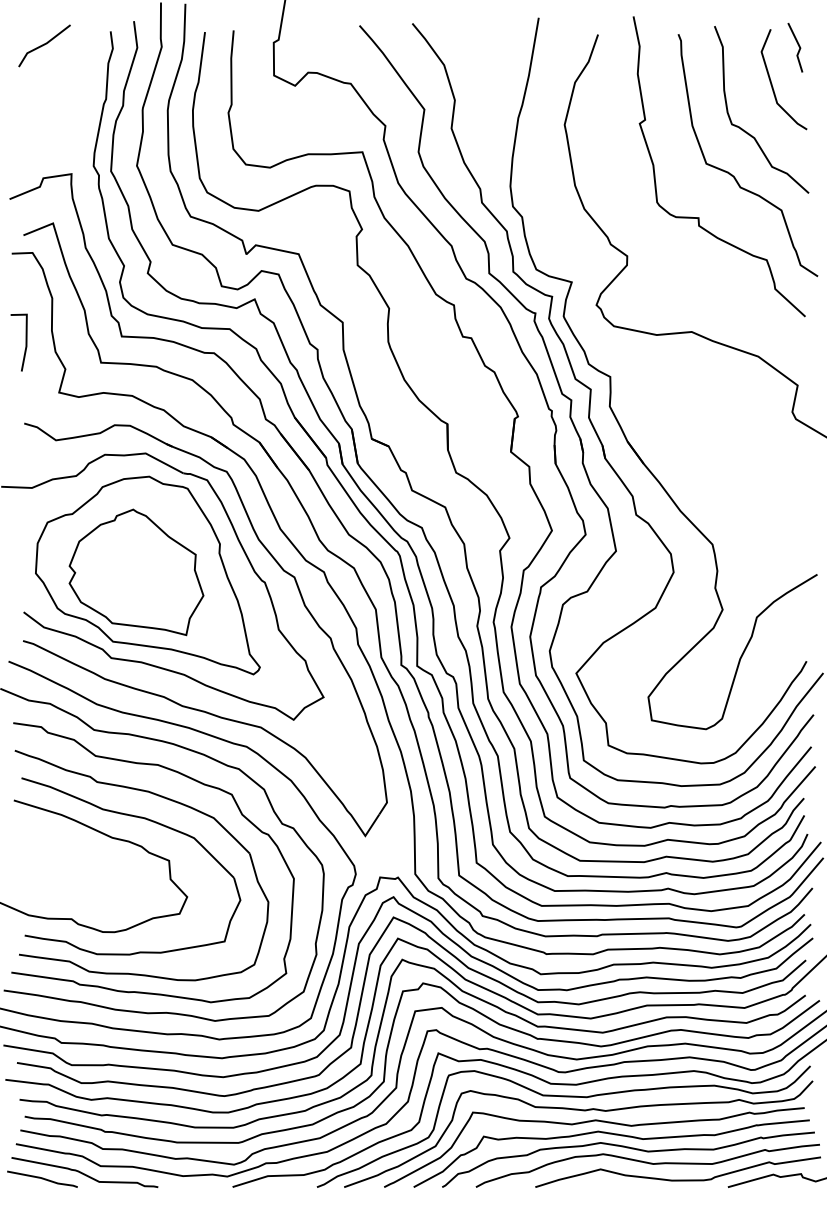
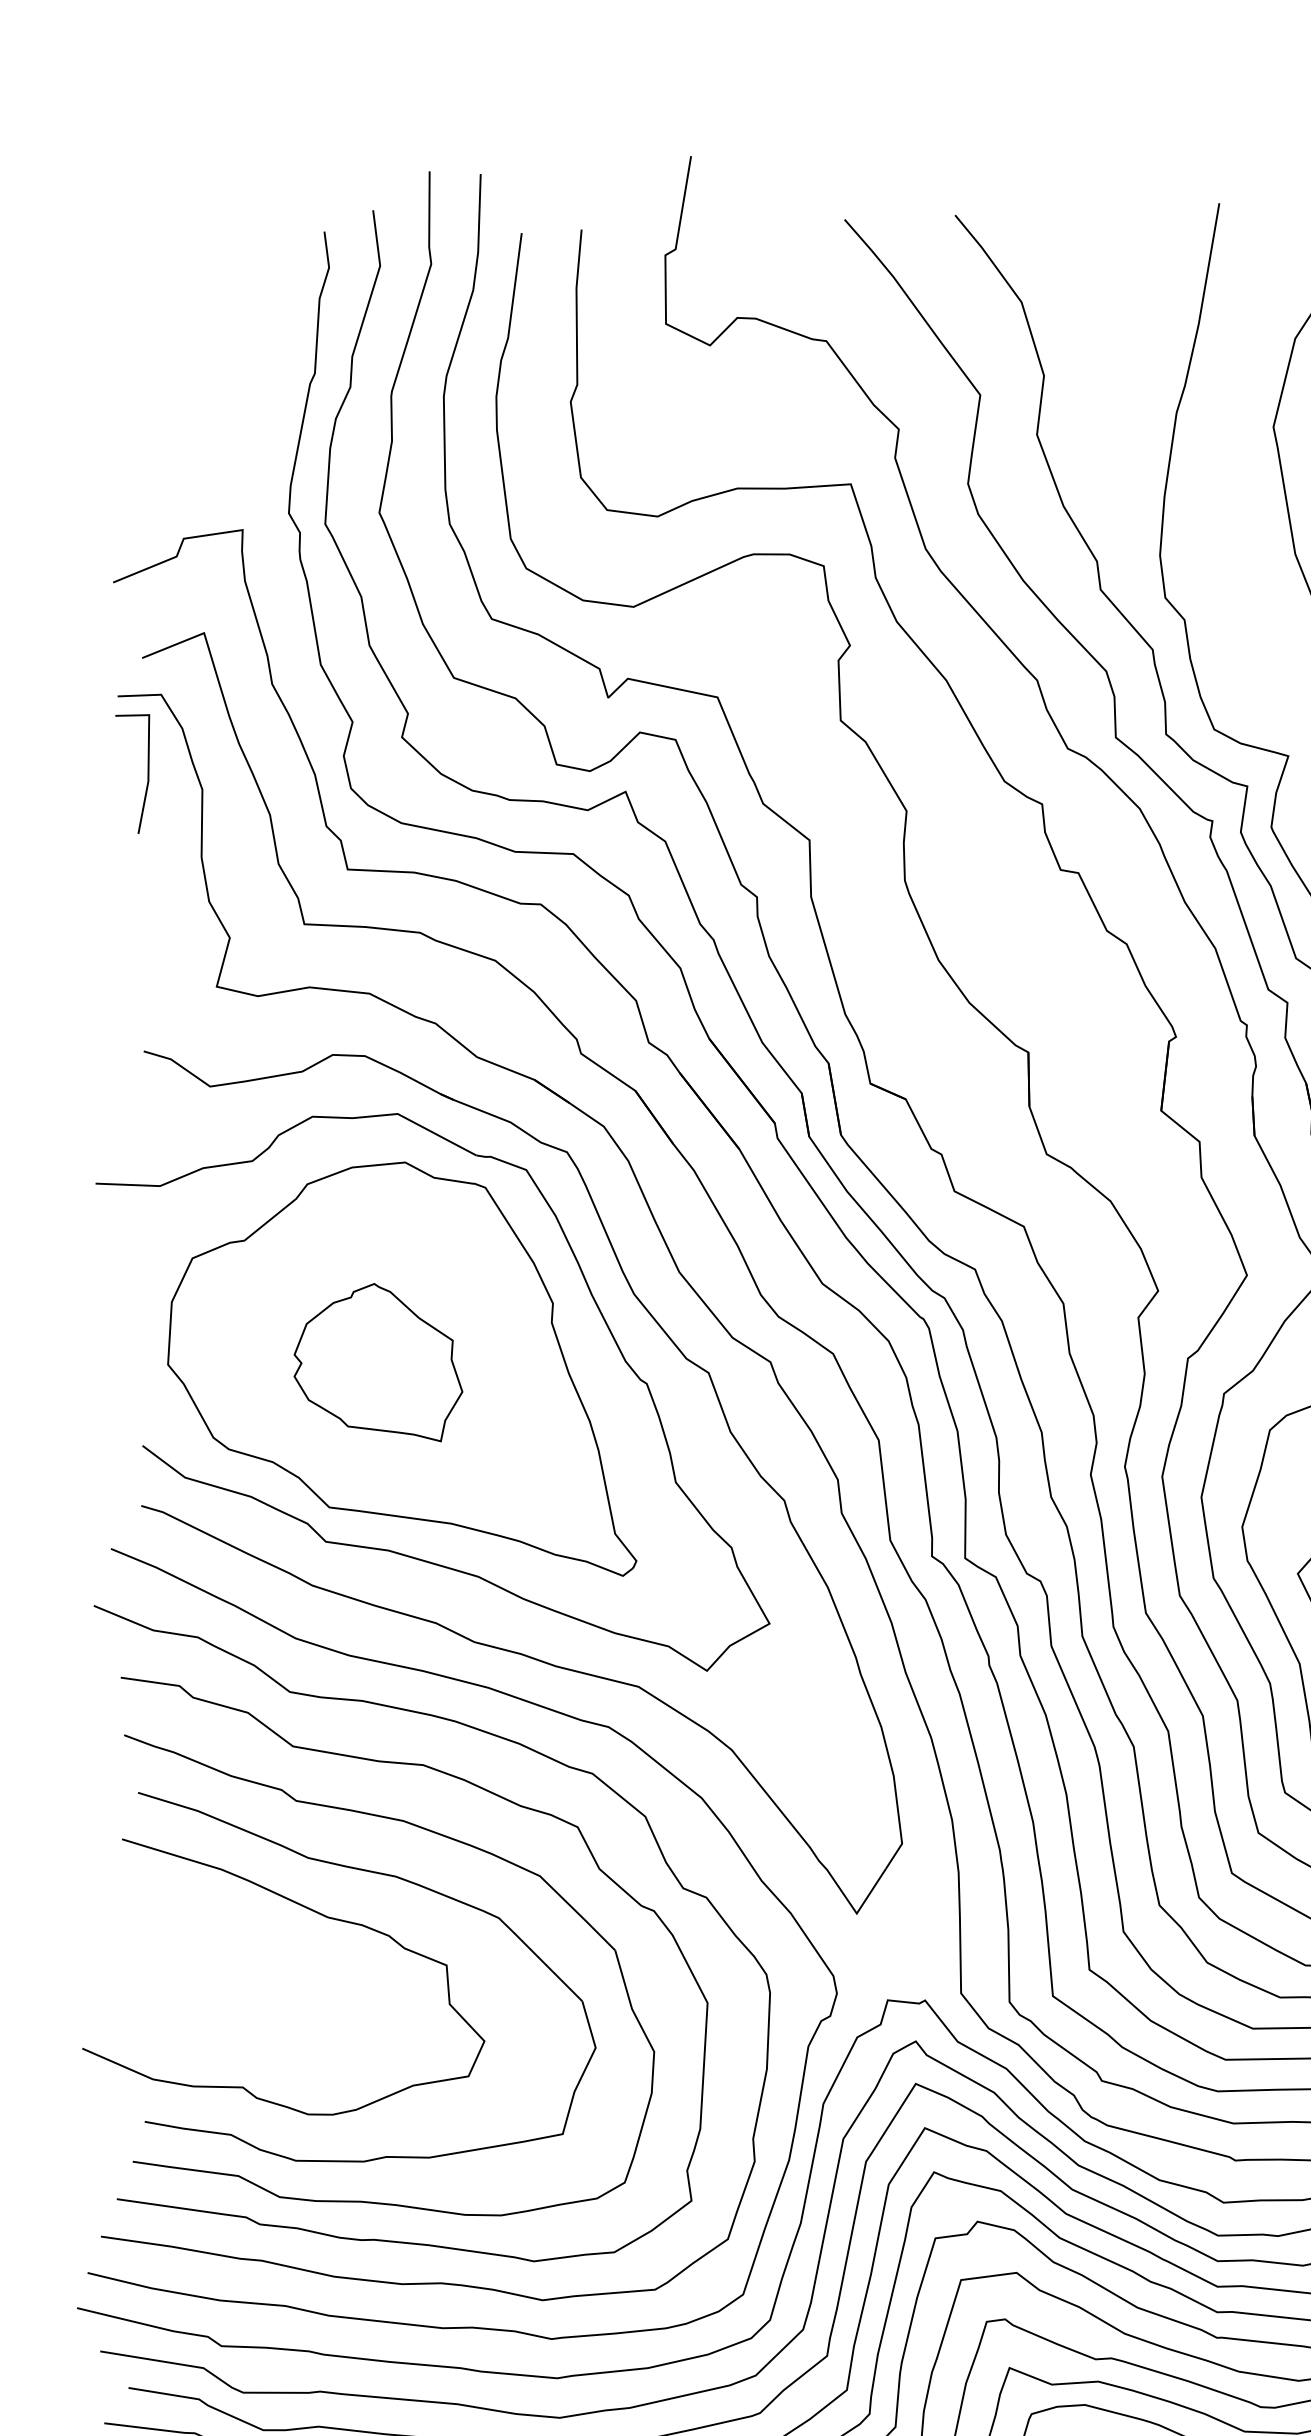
line: (44, 45) -> (186, 261), removed
line: (25, 342) -> (146, 773), moved
part: (136, 572) -> (378, 1362), size x0.6

